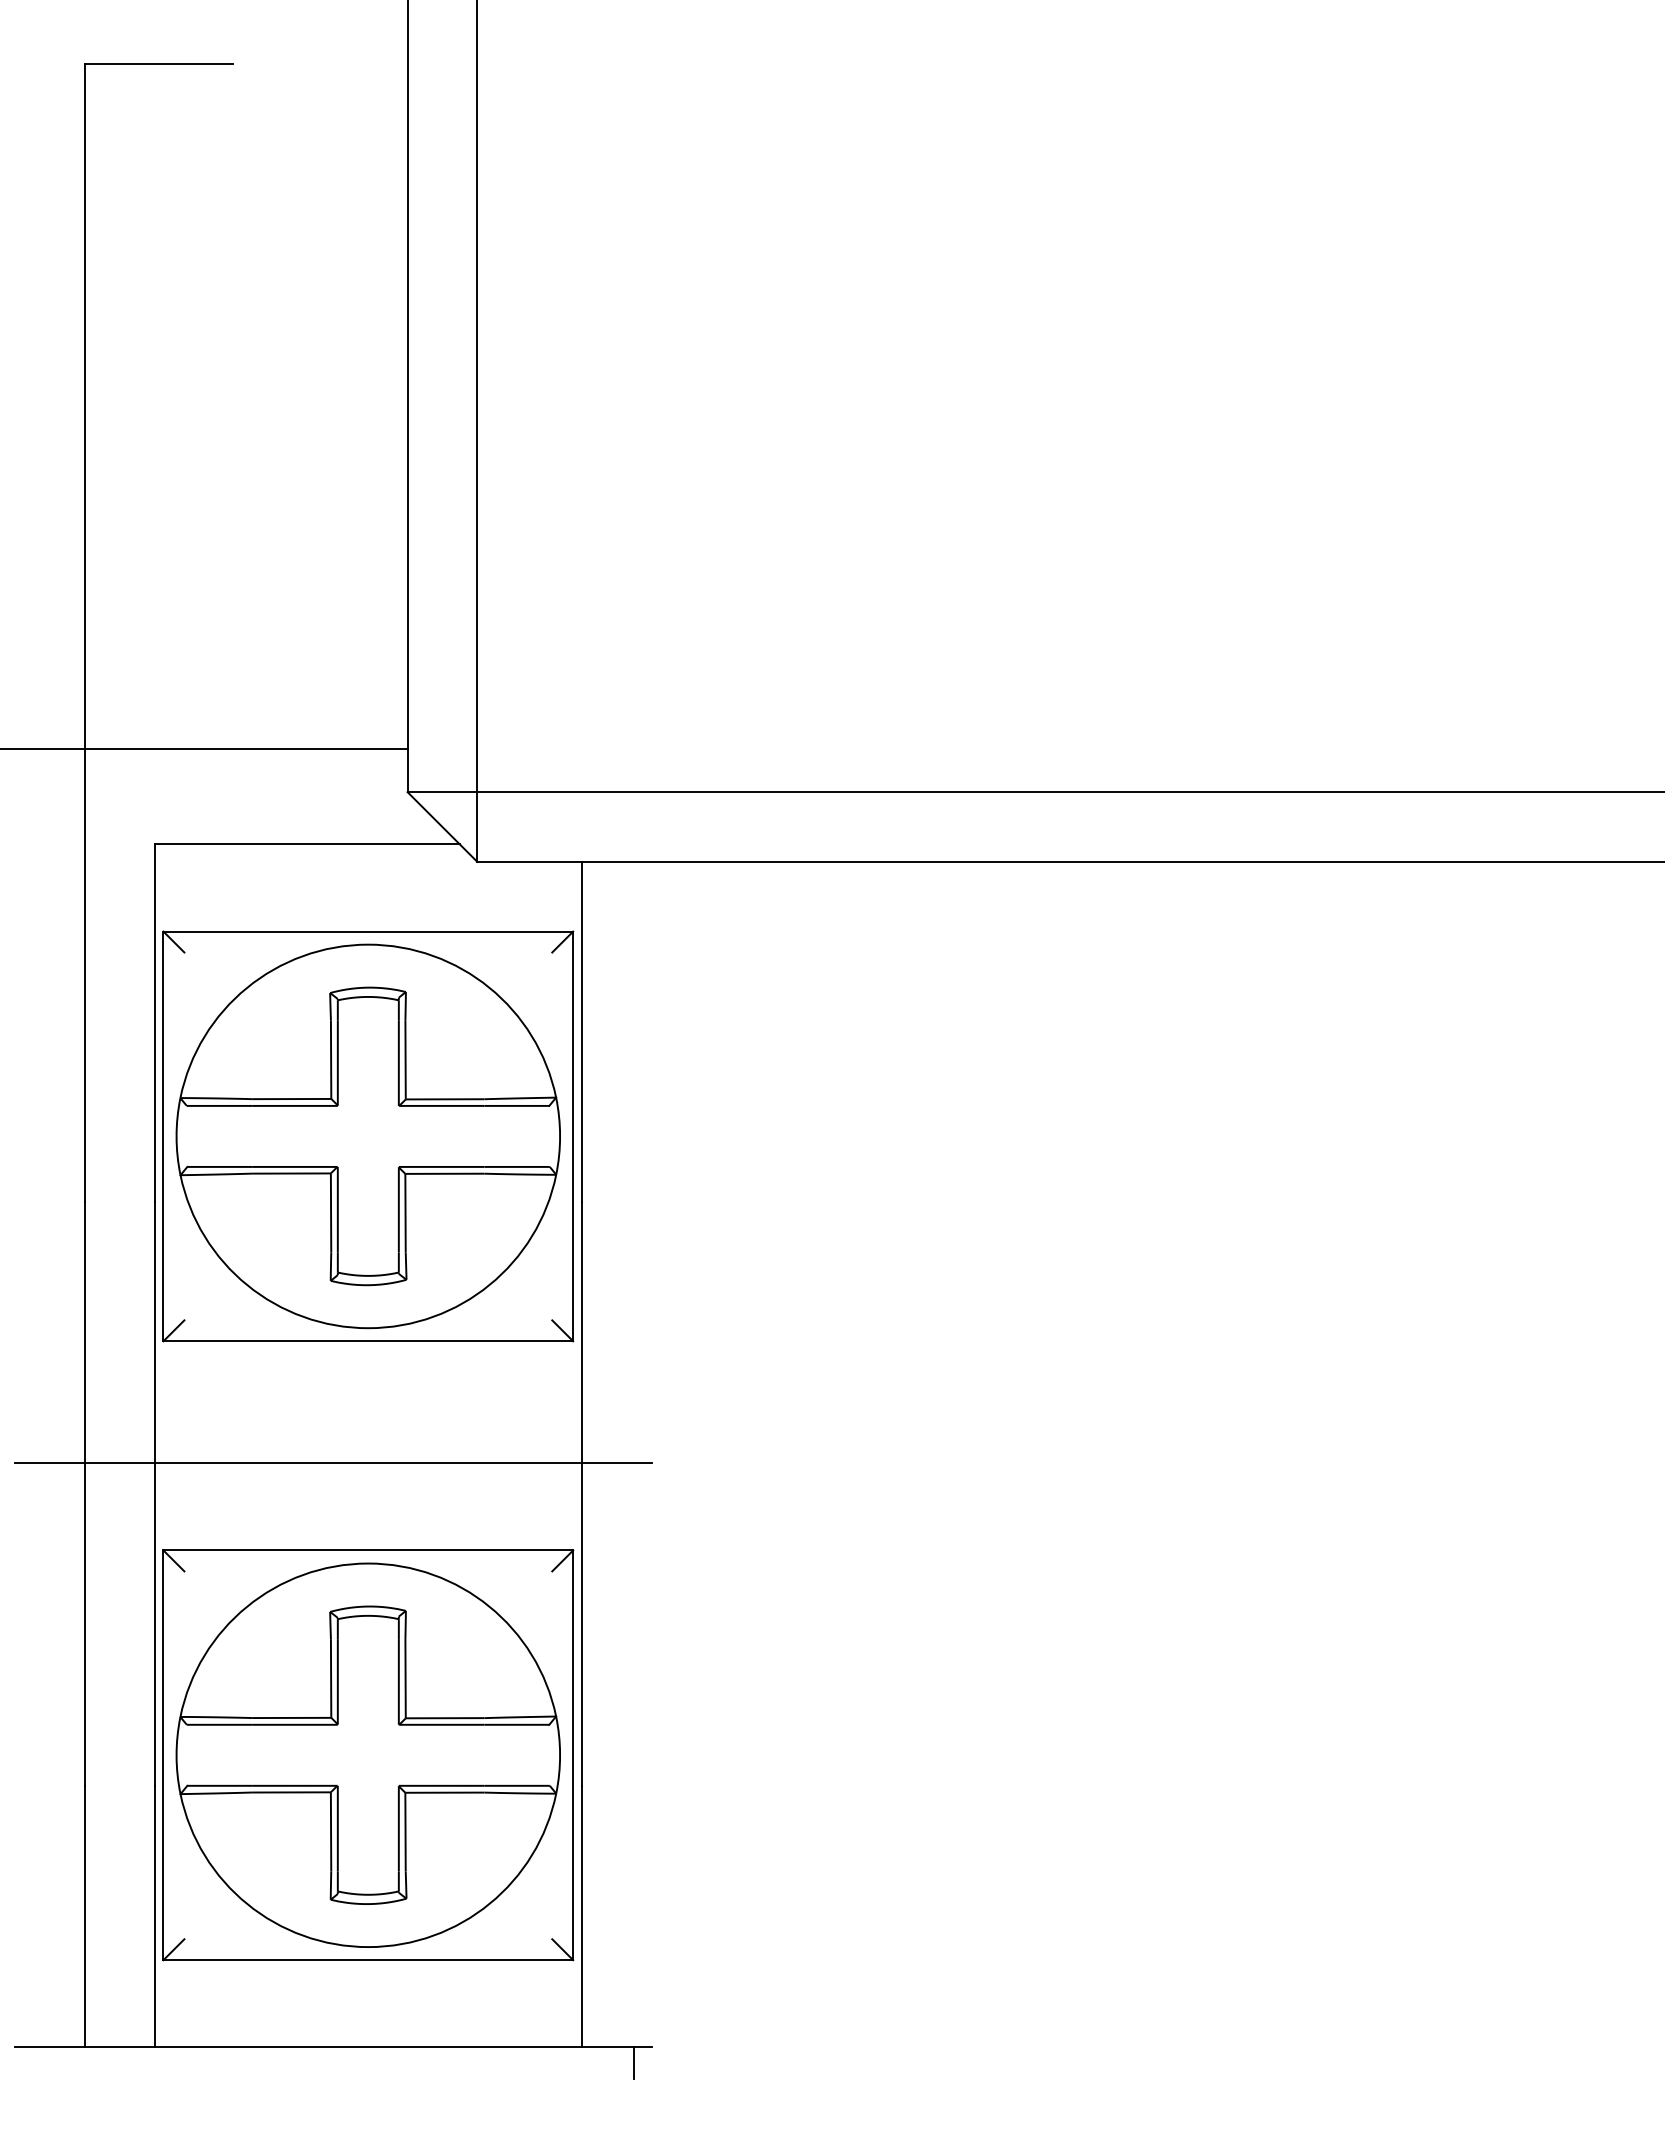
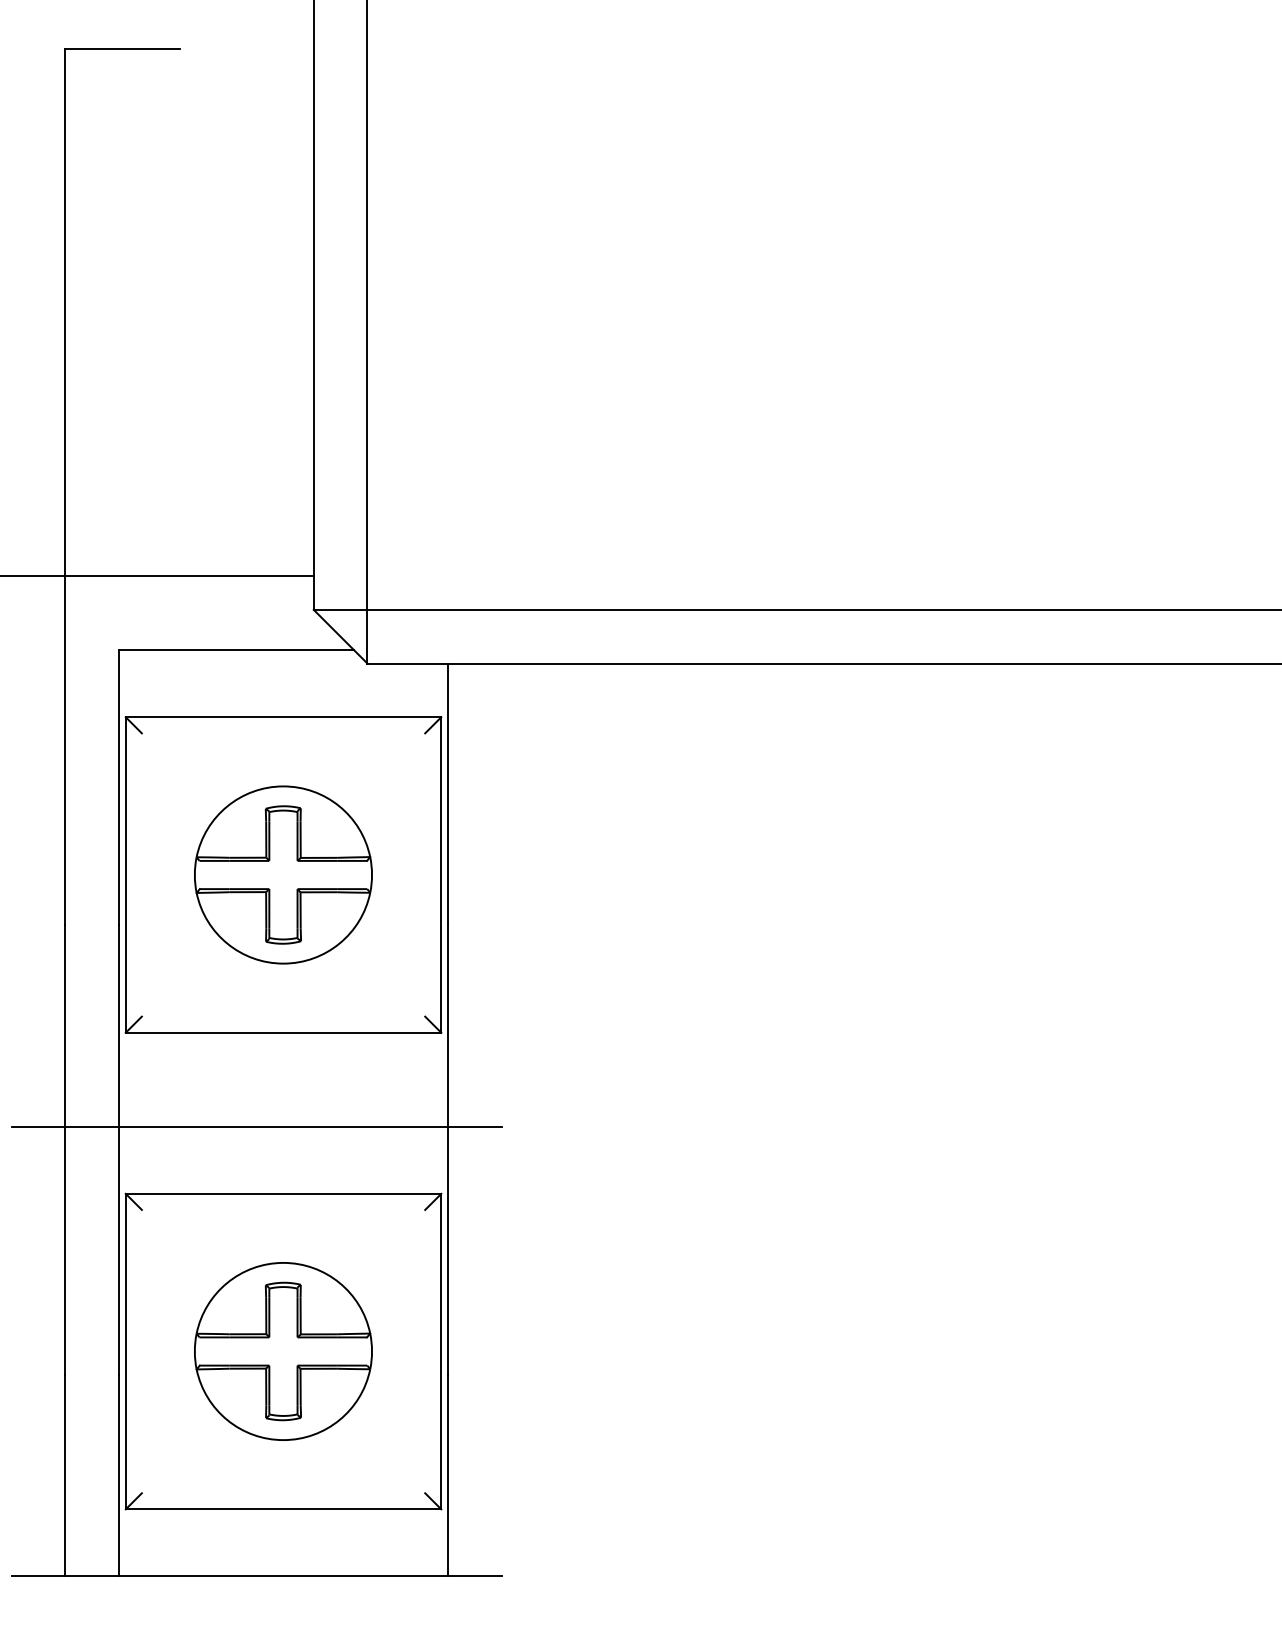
part: (367, 1136) -> (282, 875), size x0.6
part: (367, 1754) -> (282, 1350), size x0.6
line: (634, 2062) -> (488, 1588), removed

